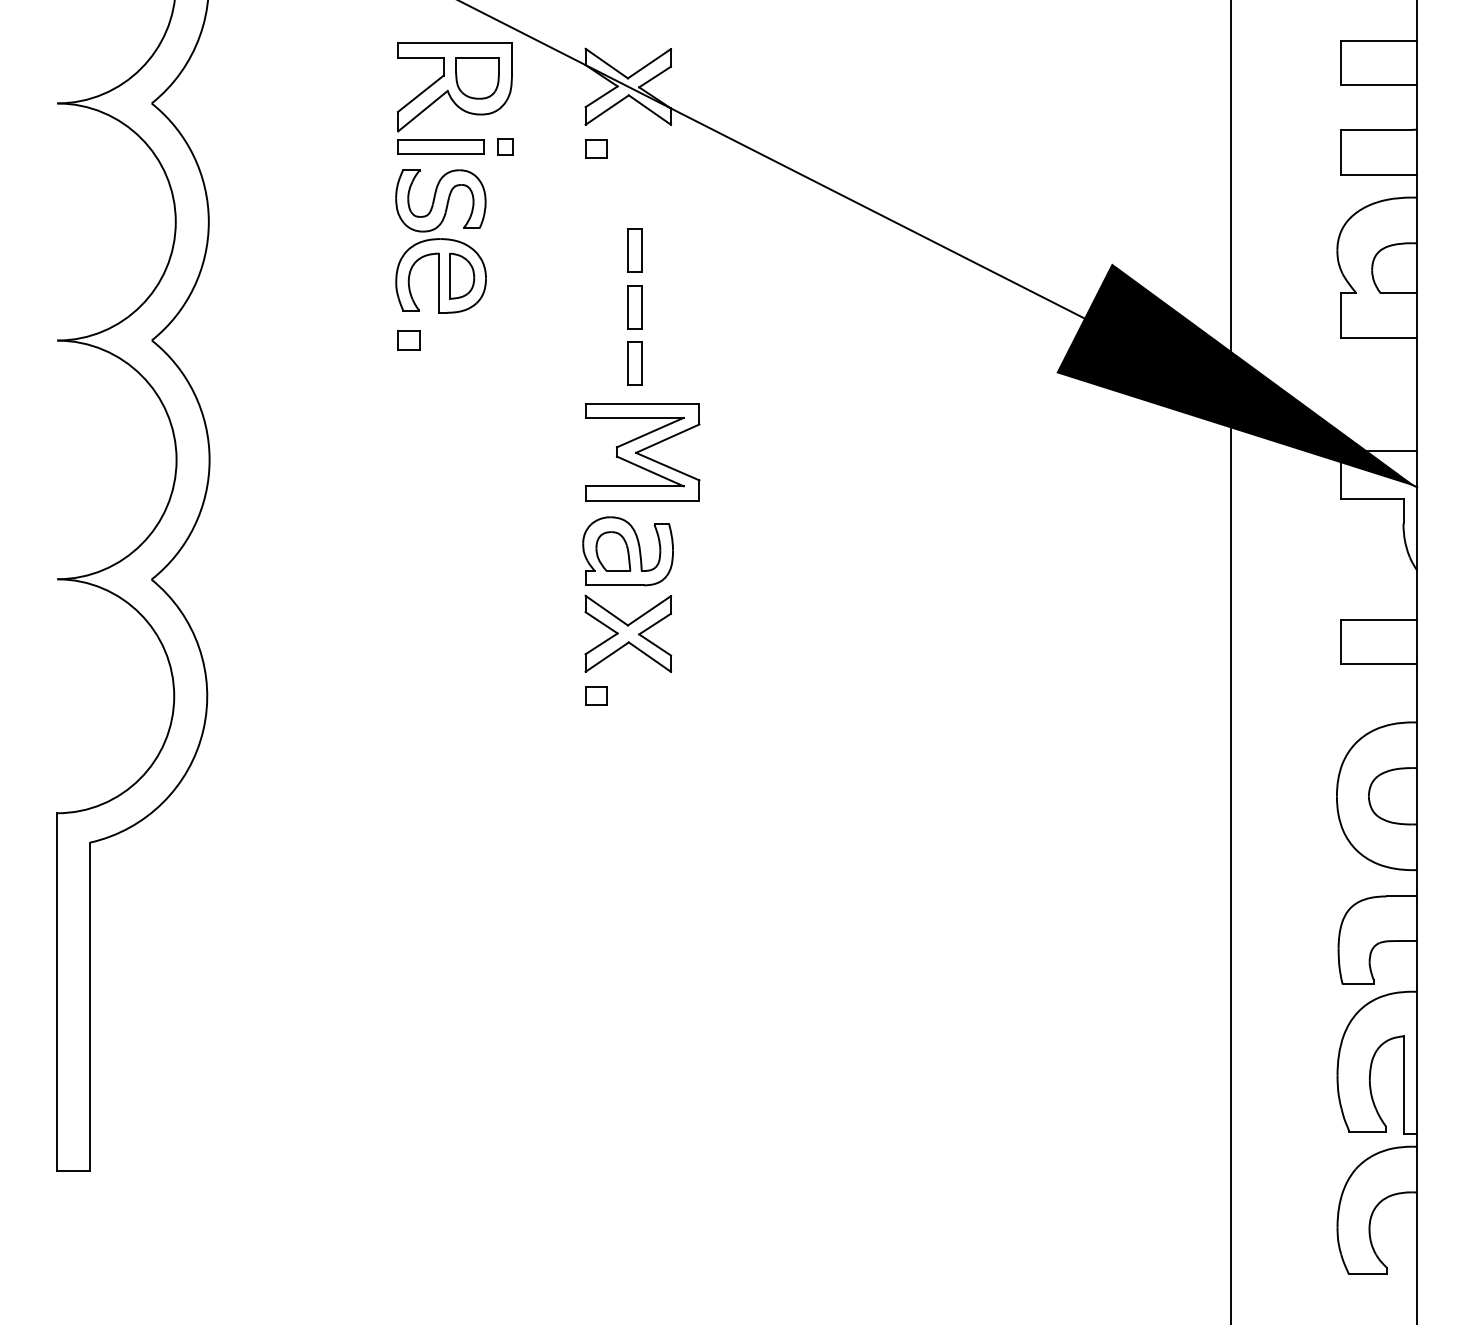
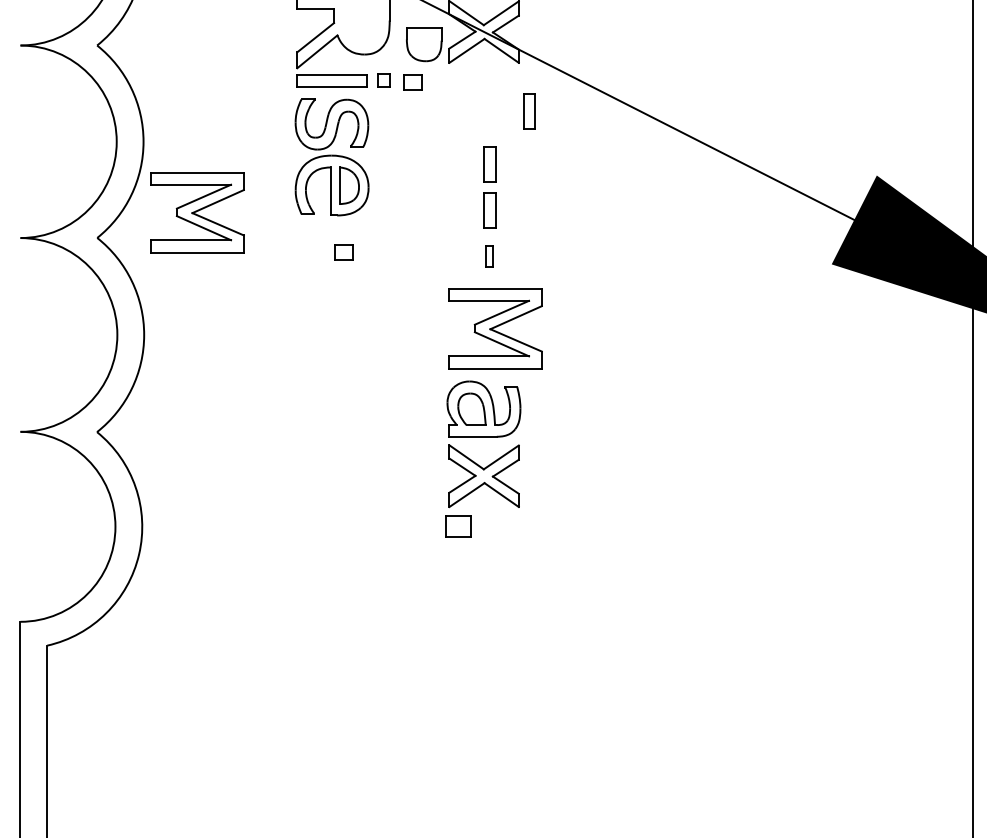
part: (477, 78) -> (424, 44), moved
part: (596, 148) -> (412, 82), moved
part: (683, 184) -> (528, 111), added
part: (275, 309) -> (197, 212), added
part: (408, 340) -> (343, 252), moved
part: (634, 363) -> (489, 256), size x0.6
part: (596, 695) -> (458, 526), size x1.4

